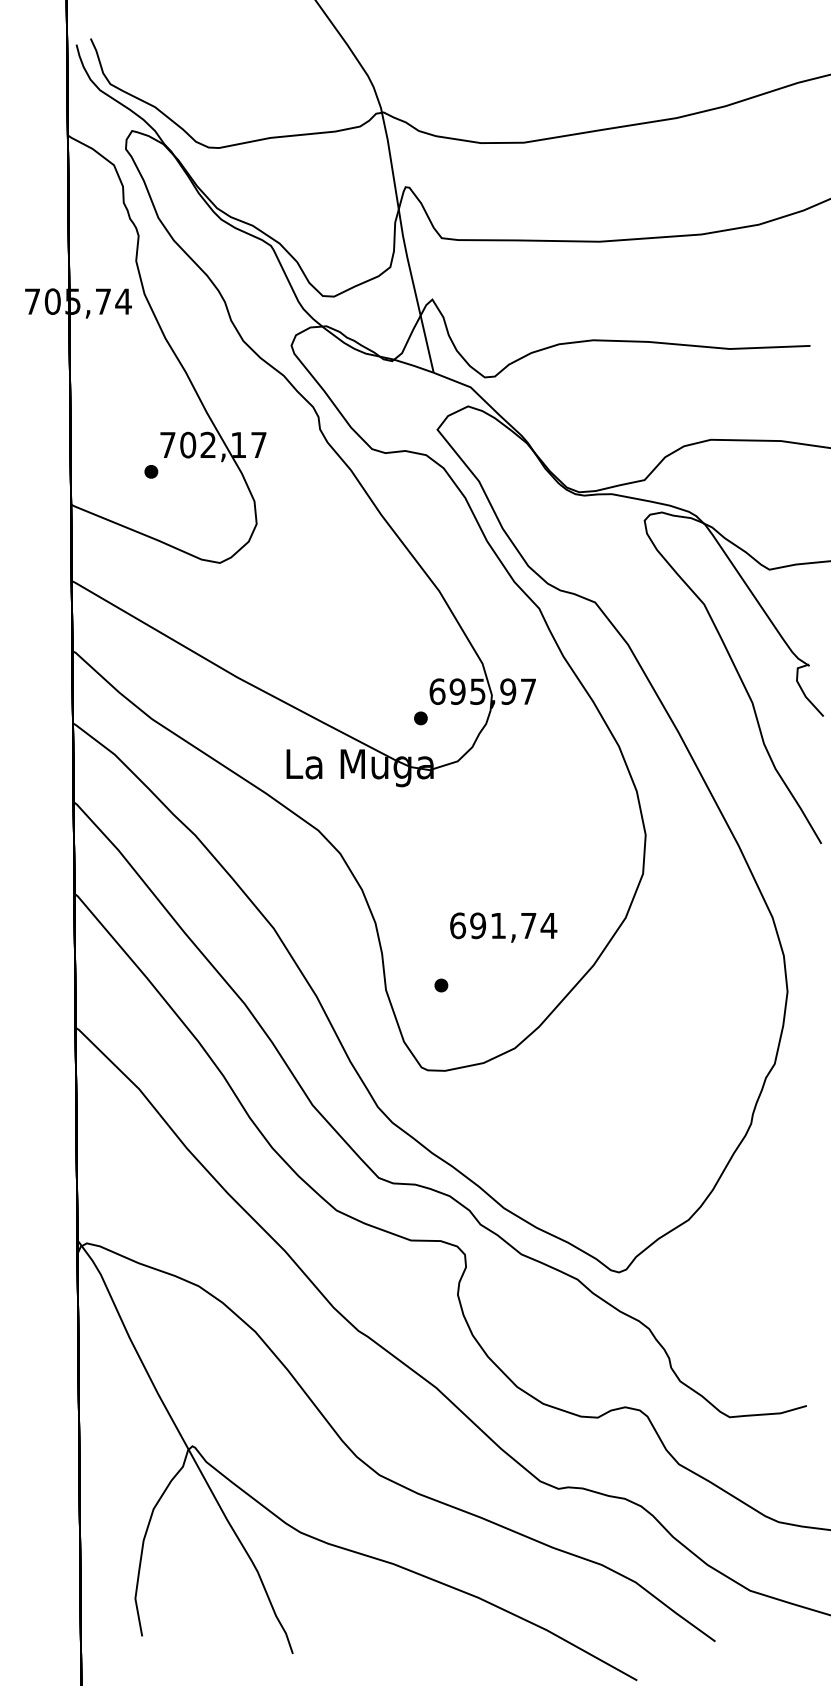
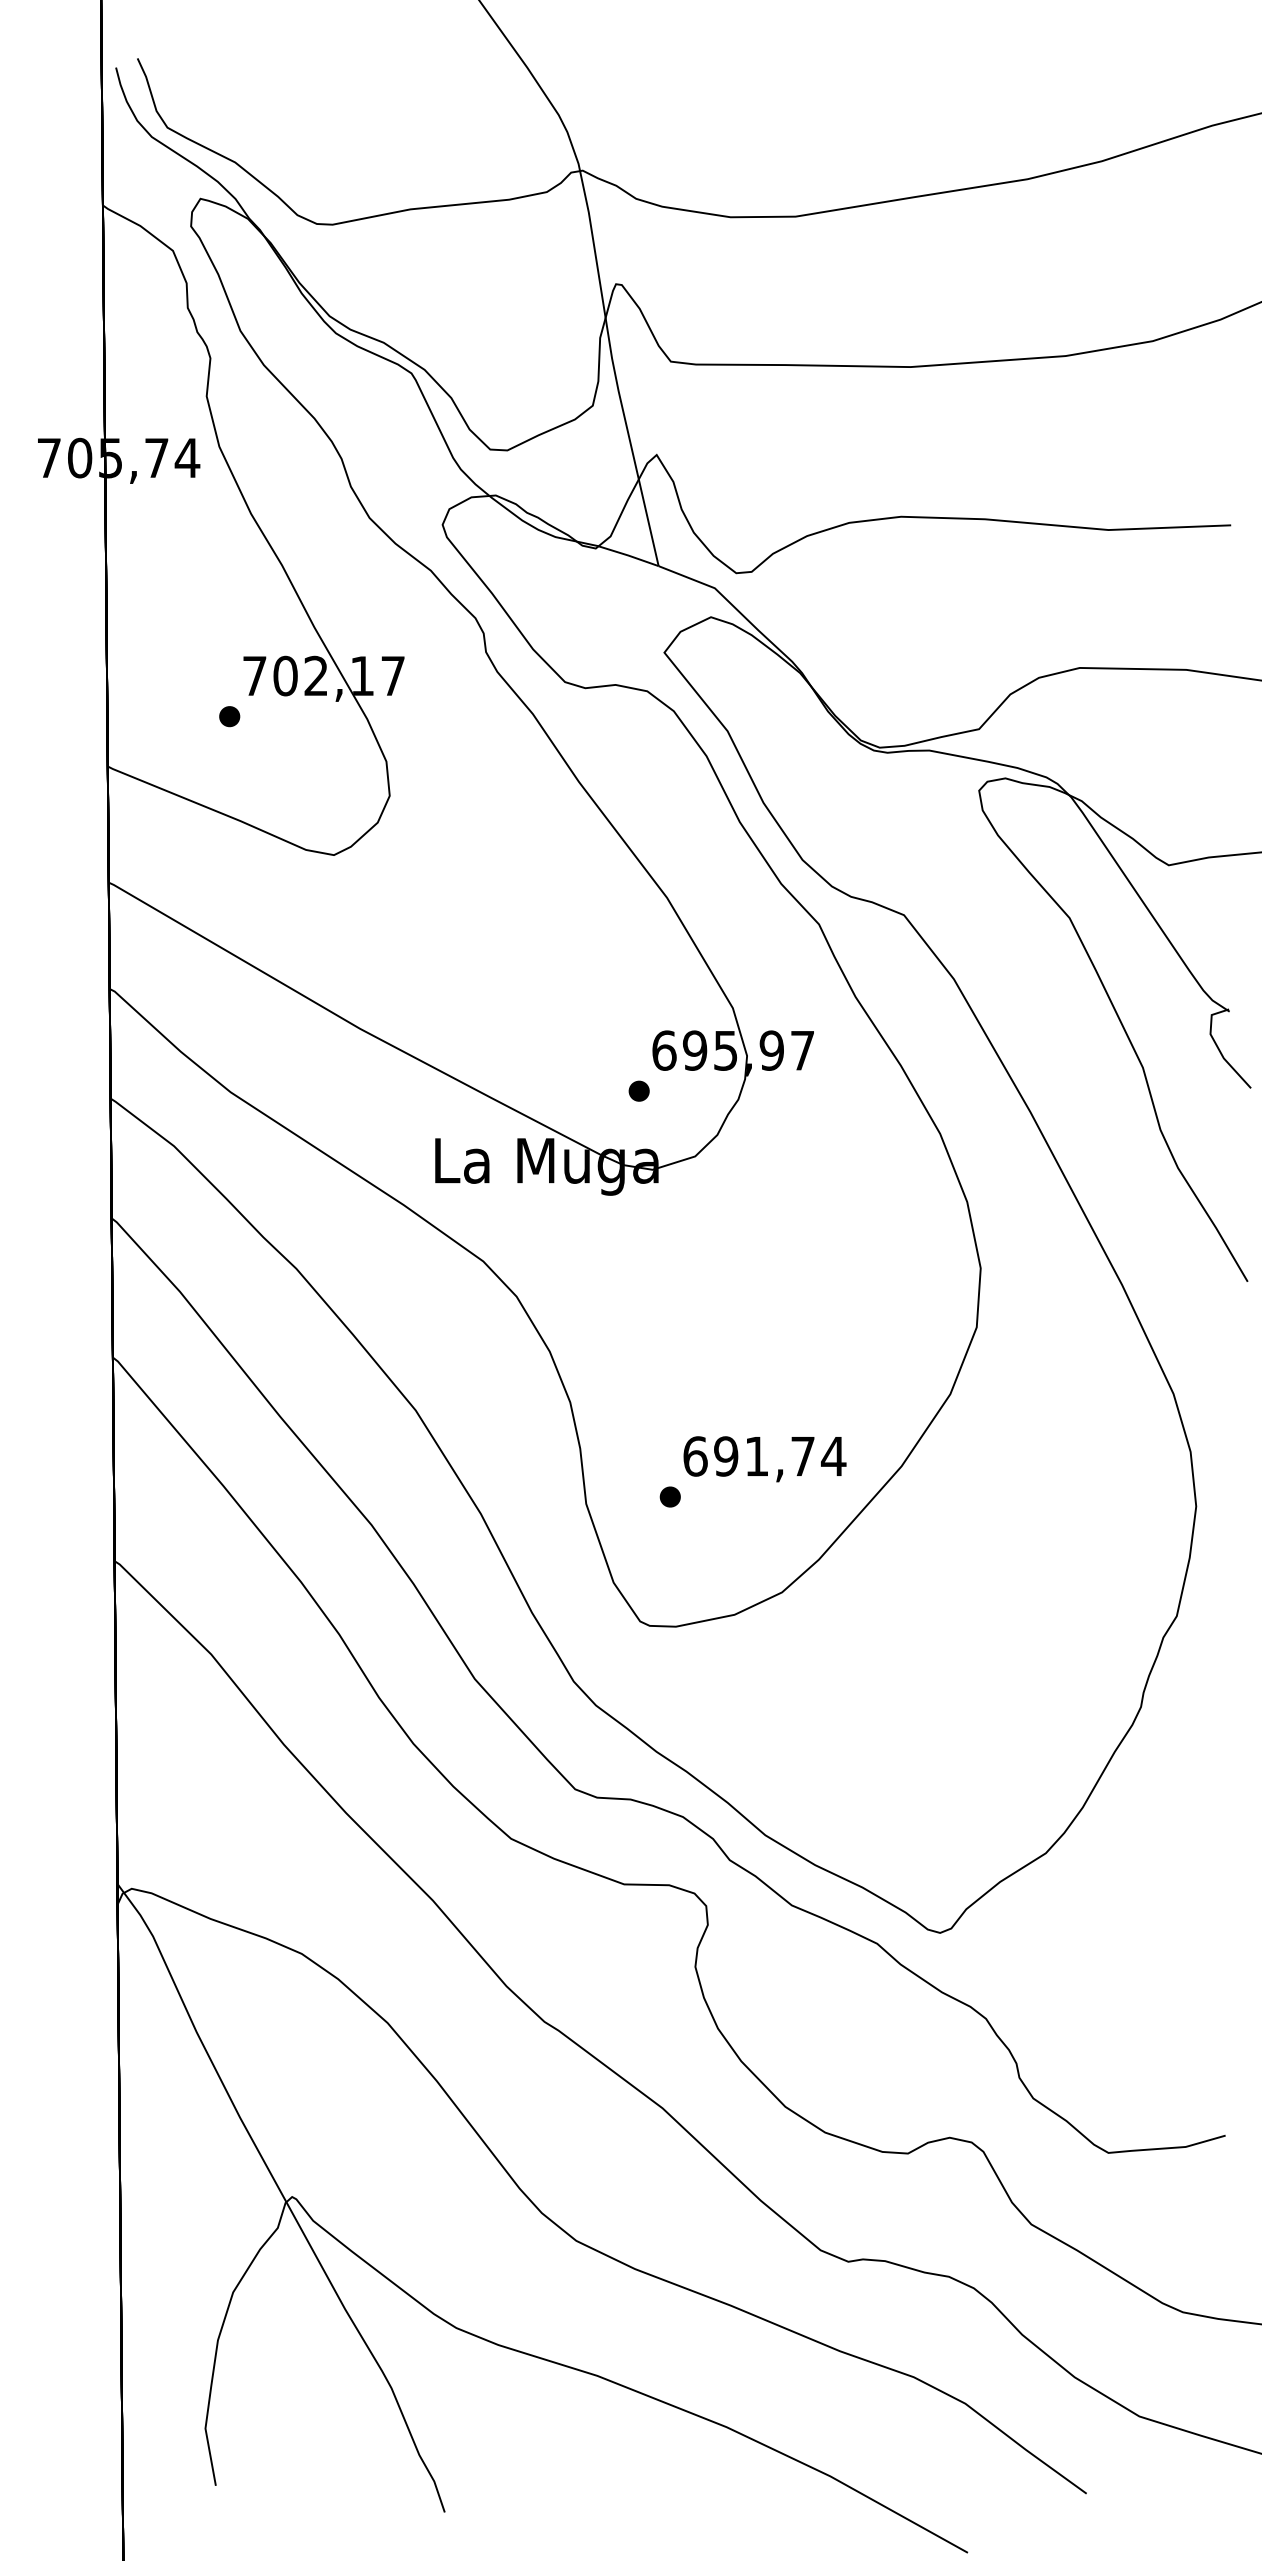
text: (503, 927) -> (764, 1459), moved

